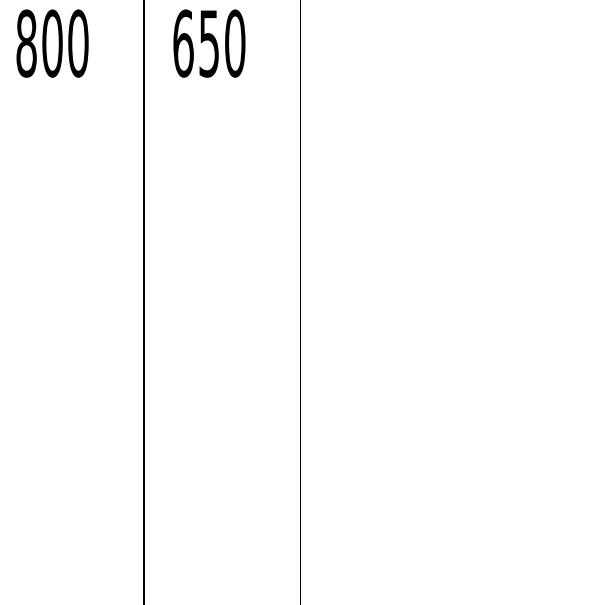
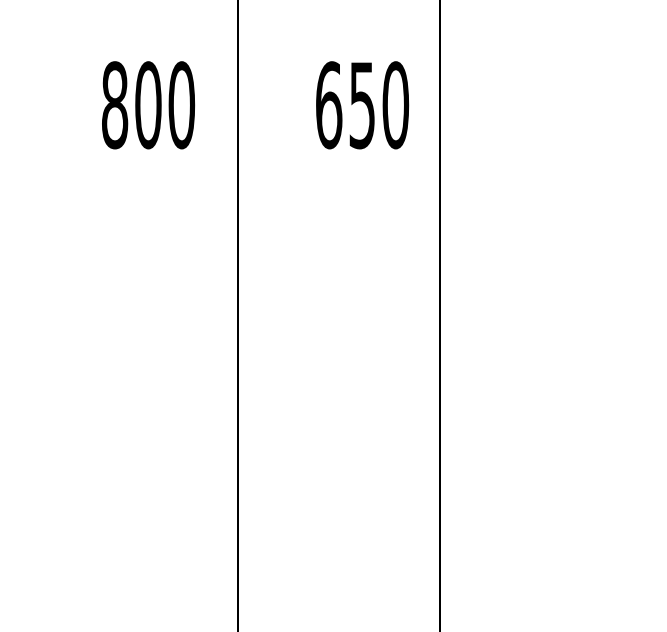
text: (52, 43) -> (148, 105), moved
text: (209, 43) -> (362, 105), moved

